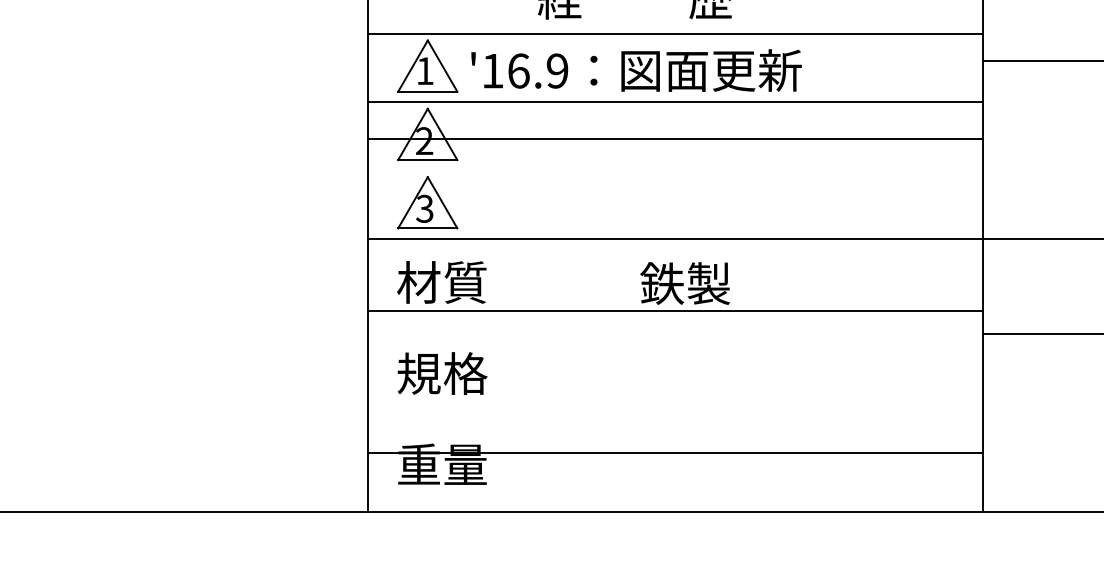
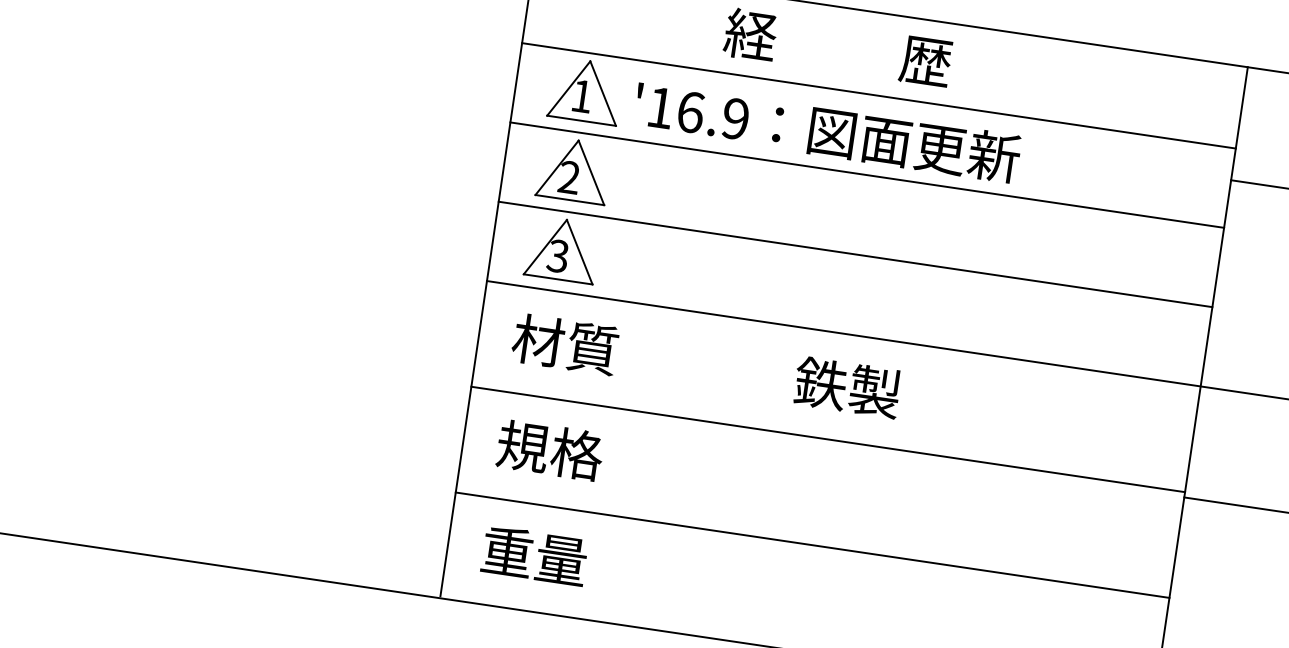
line: (675, 139) -> (855, 254), moved
line: (675, 310) -> (828, 439), moved
line: (675, 452) -> (812, 544), moved

